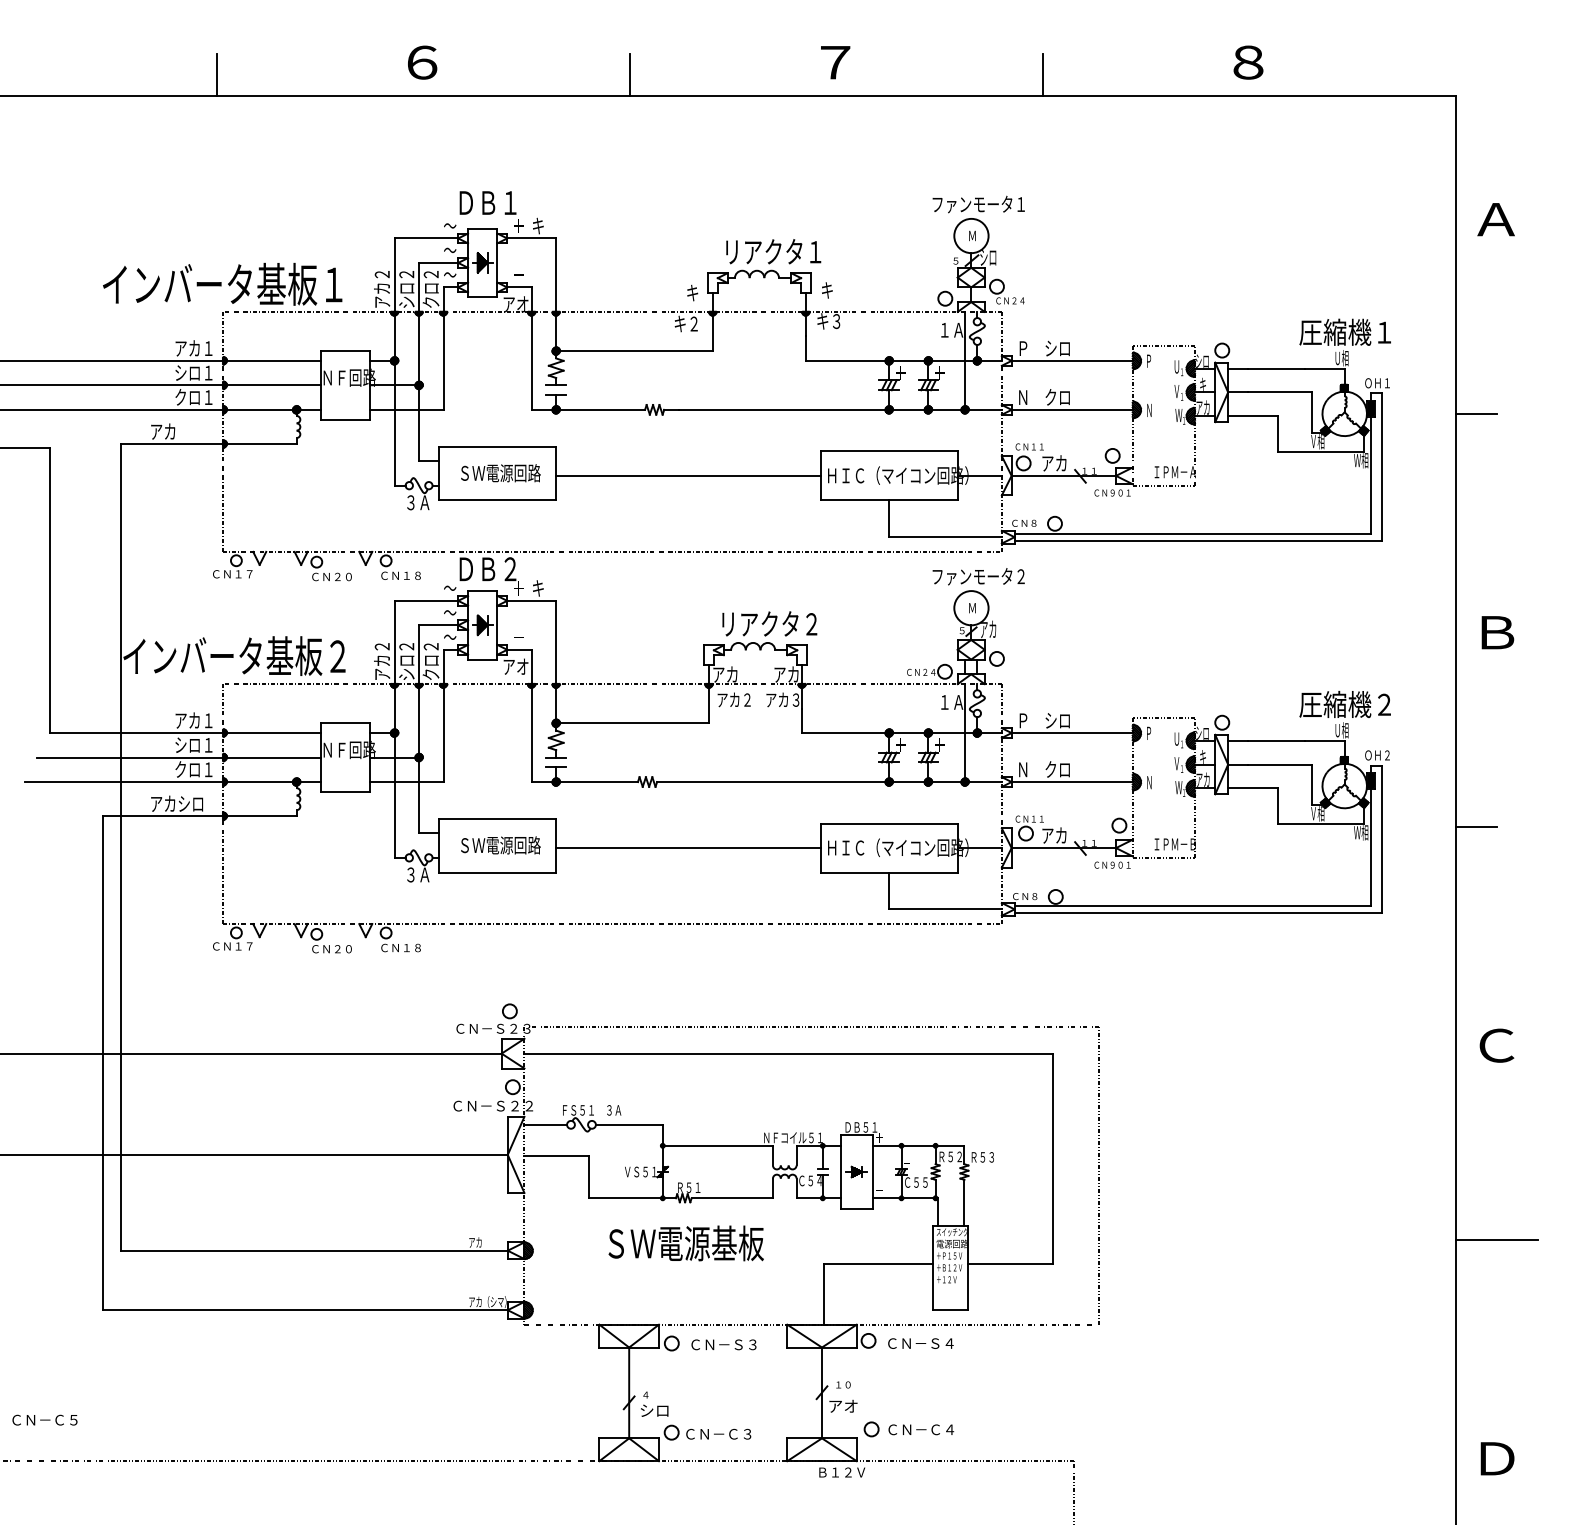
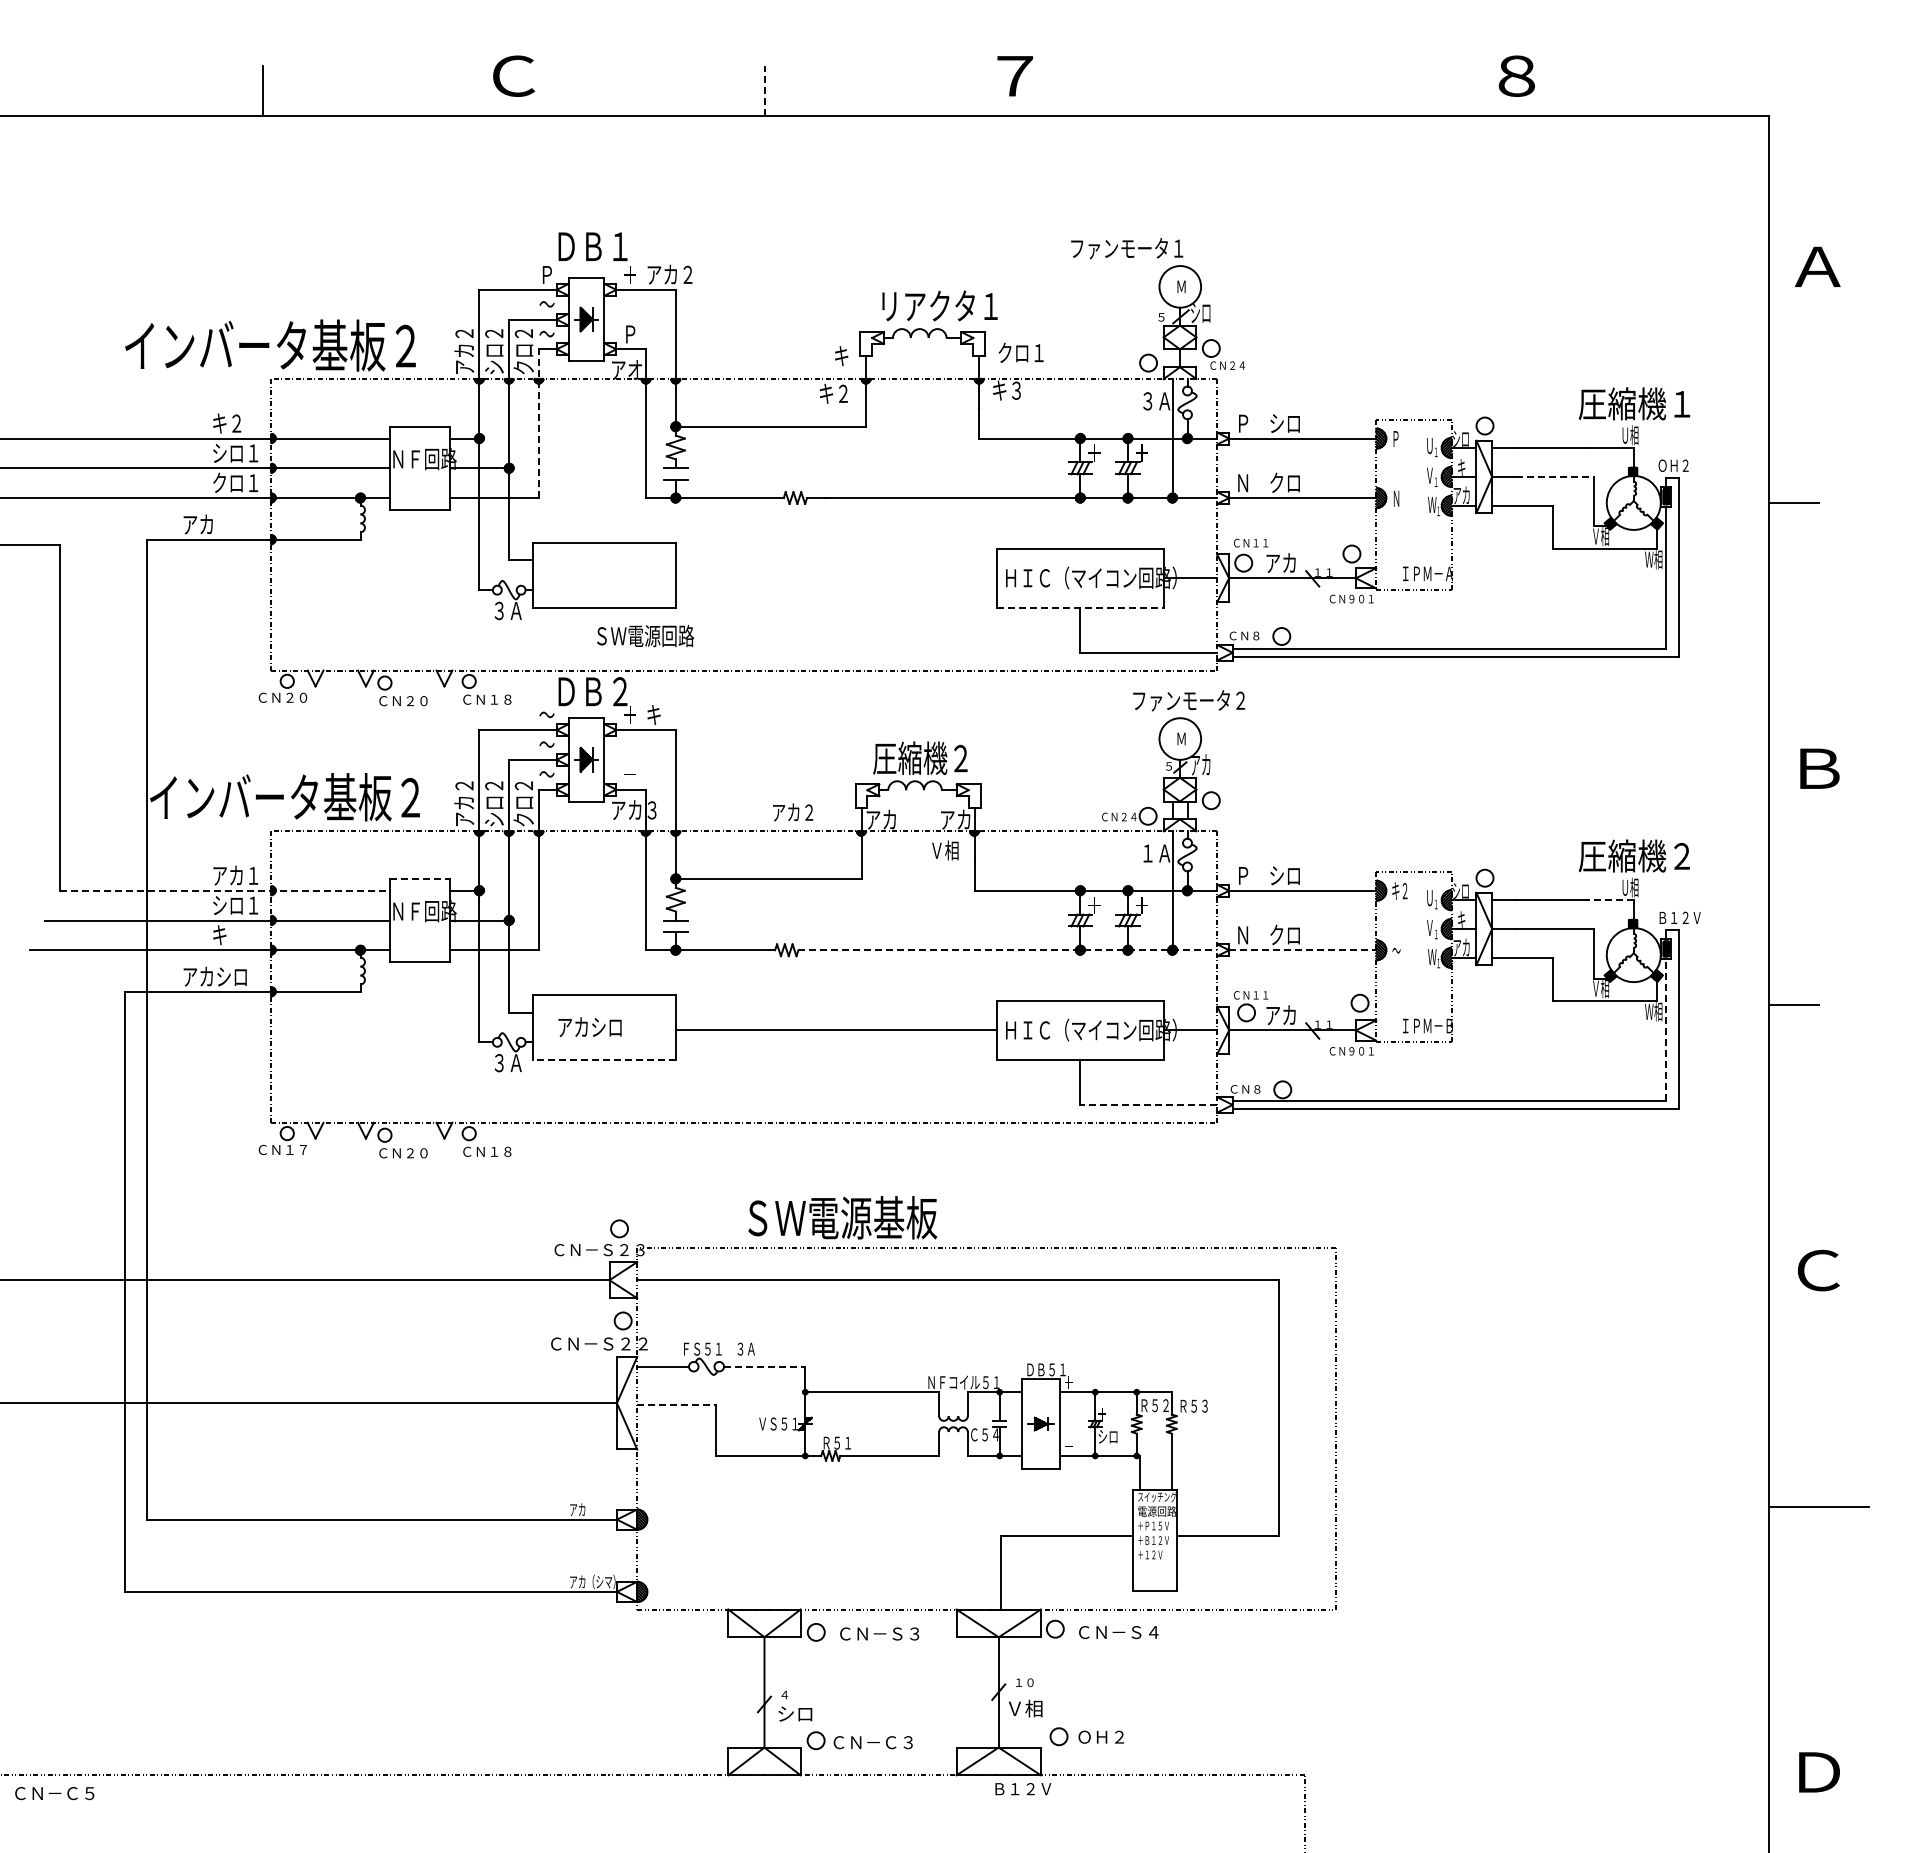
text: (423, 62) -> (514, 75), ６ -> Ｃ
line: (630, 74) -> (765, 90), solid -> dashed
line: (1043, 75) -> (1267, 91), removed
text: (979, 204) -> (1127, 248), moved
text: (449, 225) -> (546, 274), ～ -> Ｐ
text: (551, 225) -> (669, 274), キ -> アカ２
text: (518, 275) -> (629, 334), － -> Ｐ
text: (333, 284) -> (405, 345), インバータ基板１ -> インバータ基板２
text: (839, 290) -> (1020, 352), キ -> クロ１
text: (944, 330) -> (1147, 401), １Ａ -> ３Ａ
text: (193, 348) -> (235, 423), アカ１ -> キ２
line: (443, 348) -> (538, 423), solid -> dashed
text: (1387, 382) -> (1685, 464), ＯＨ１ -> ＯＨ２
line: (1279, 392) -> (1554, 476), solid -> dashed
text: (500, 473) -> (645, 636), moved
line: (688, 476) -> (836, 578), removed
line: (889, 500) -> (1080, 608), solid -> dashed
text: (243, 574) -> (296, 697), ＣＮ１７ -> ＣＮ２０
text: (767, 623) -> (932, 757), リアクタ２ -> 圧縮機２
text: (528, 666) -> (642, 809), アオ -> アカ３
text: (734, 699) -> (793, 812), moved
text: (783, 699) -> (951, 850), アカ３ -> Ｖ相
line: (345, 722) -> (419, 878), solid -> dashed
line: (185, 732) -> (225, 890), solid -> dashed
text: (1151, 732) -> (1399, 890), Ｐ -> キ２
line: (1324, 741) -> (1609, 900), solid -> dashed
text: (1382, 755) -> (1679, 917), ＯＨ２ -> Ｂ１２Ｖ
text: (193, 769) -> (235, 935), クロ１ -> キ
line: (830, 782) -> (1008, 950), solid -> dashed
line: (1072, 782) -> (1302, 950), solid -> dashed
text: (1149, 782) -> (1396, 950), Ｎ -> ～
text: (499, 845) -> (607, 1027), ＳＷ電源回路 -> アカシロ
line: (1371, 847) -> (1666, 1029), solid -> dashed
line: (496, 872) -> (603, 1060), solid -> dashed
line: (945, 909) -> (1148, 1104), solid -> dashed
line: (629, 1124) -> (764, 1366), solid -> dashed
line: (557, 1155) -> (677, 1404), solid -> dashed
text: (915, 1182) -> (1112, 1436), Ｃ５５ -> シロ
text: (685, 1243) -> (842, 1217), moved
text: (843, 1406) -> (1024, 1708), アオ -> Ｖ相
text: (44, 1420) -> (54, 1793), moved
text: (920, 1429) -> (1118, 1736), ＣＮ－Ｃ４ -> ＯＨ２

